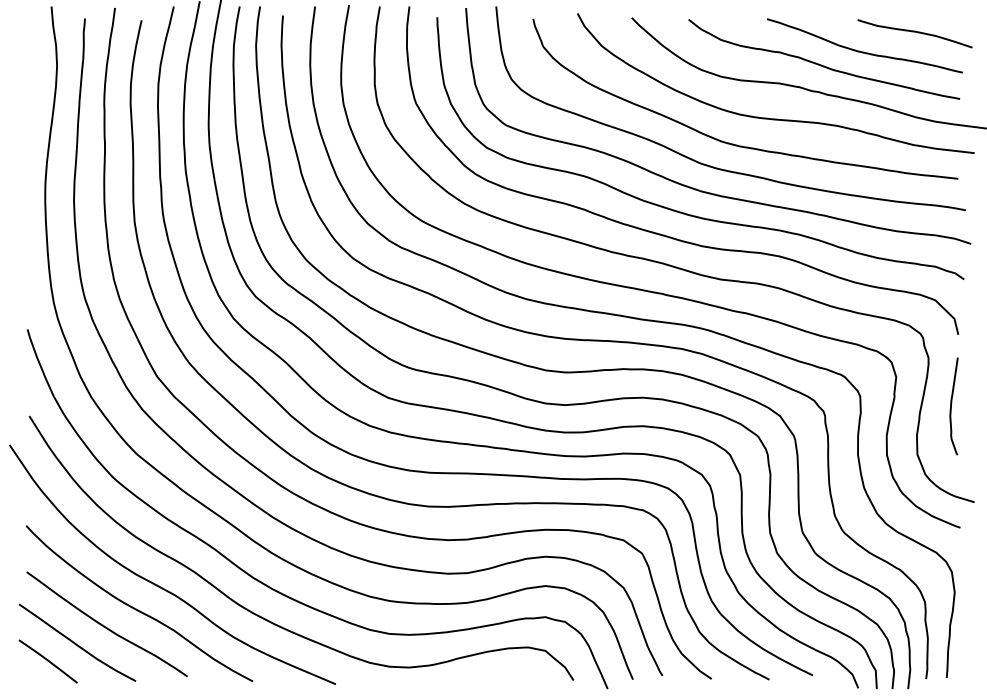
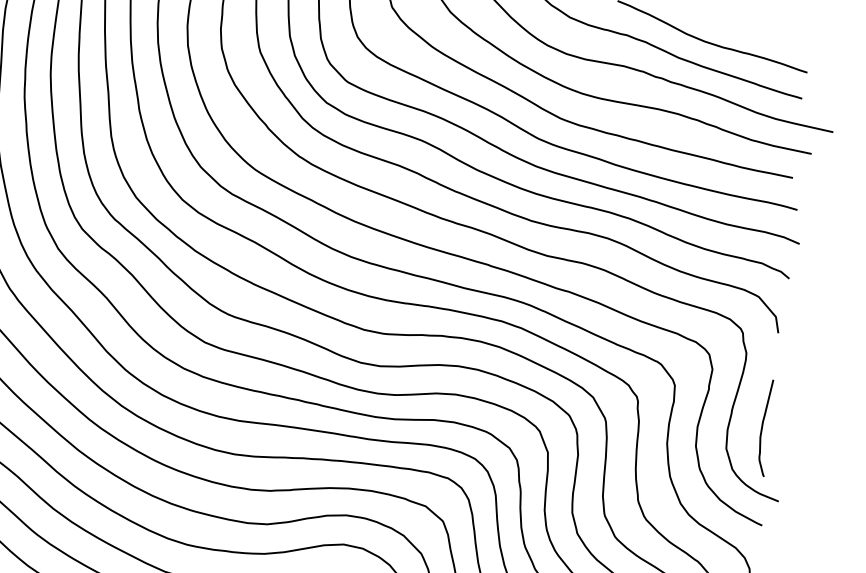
curve: (914, 32) -> (763, 28), removed
curve: (951, 406) -> (762, 427), moved

